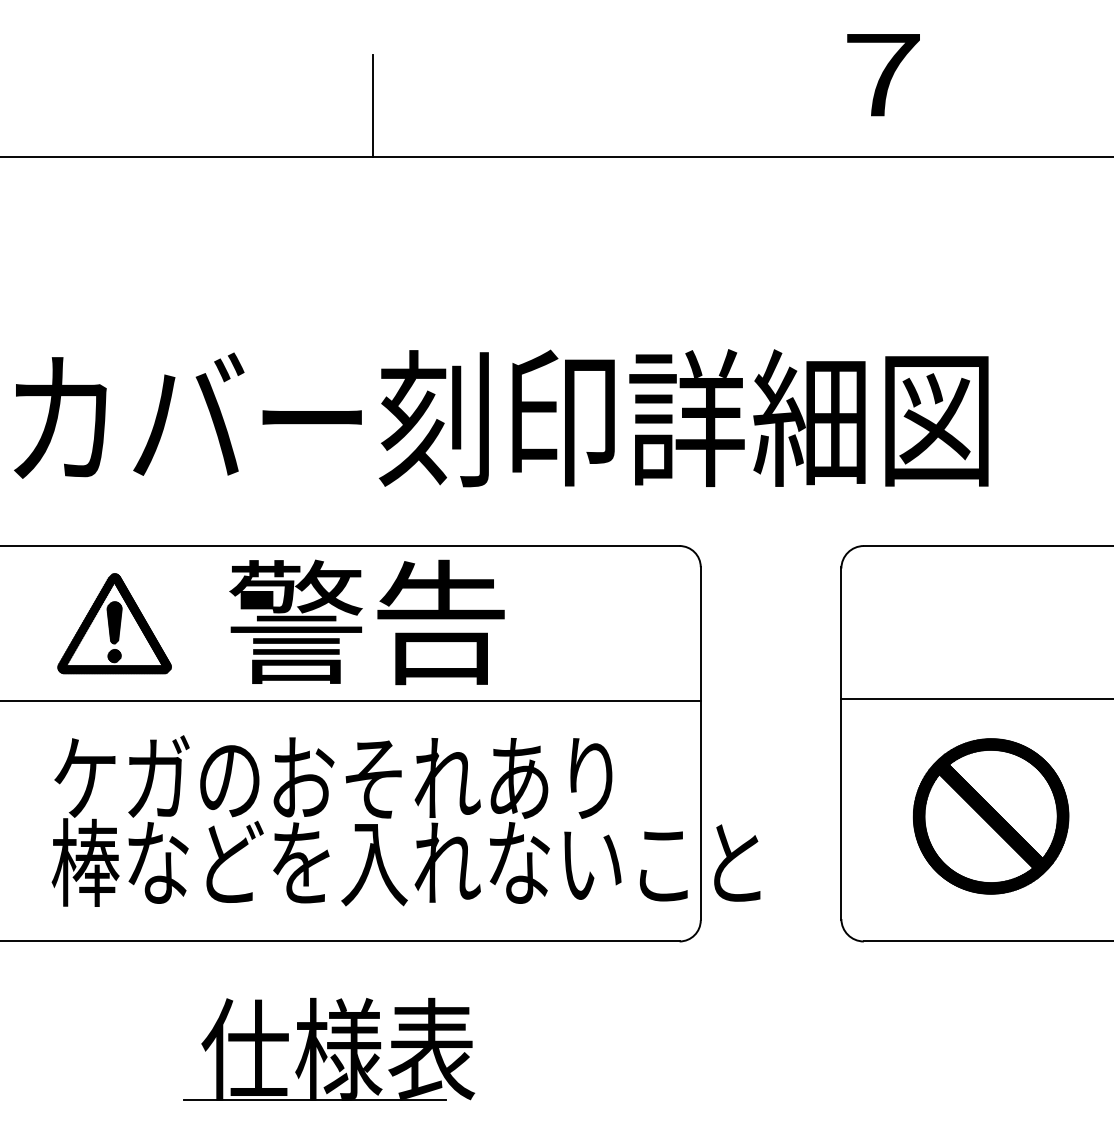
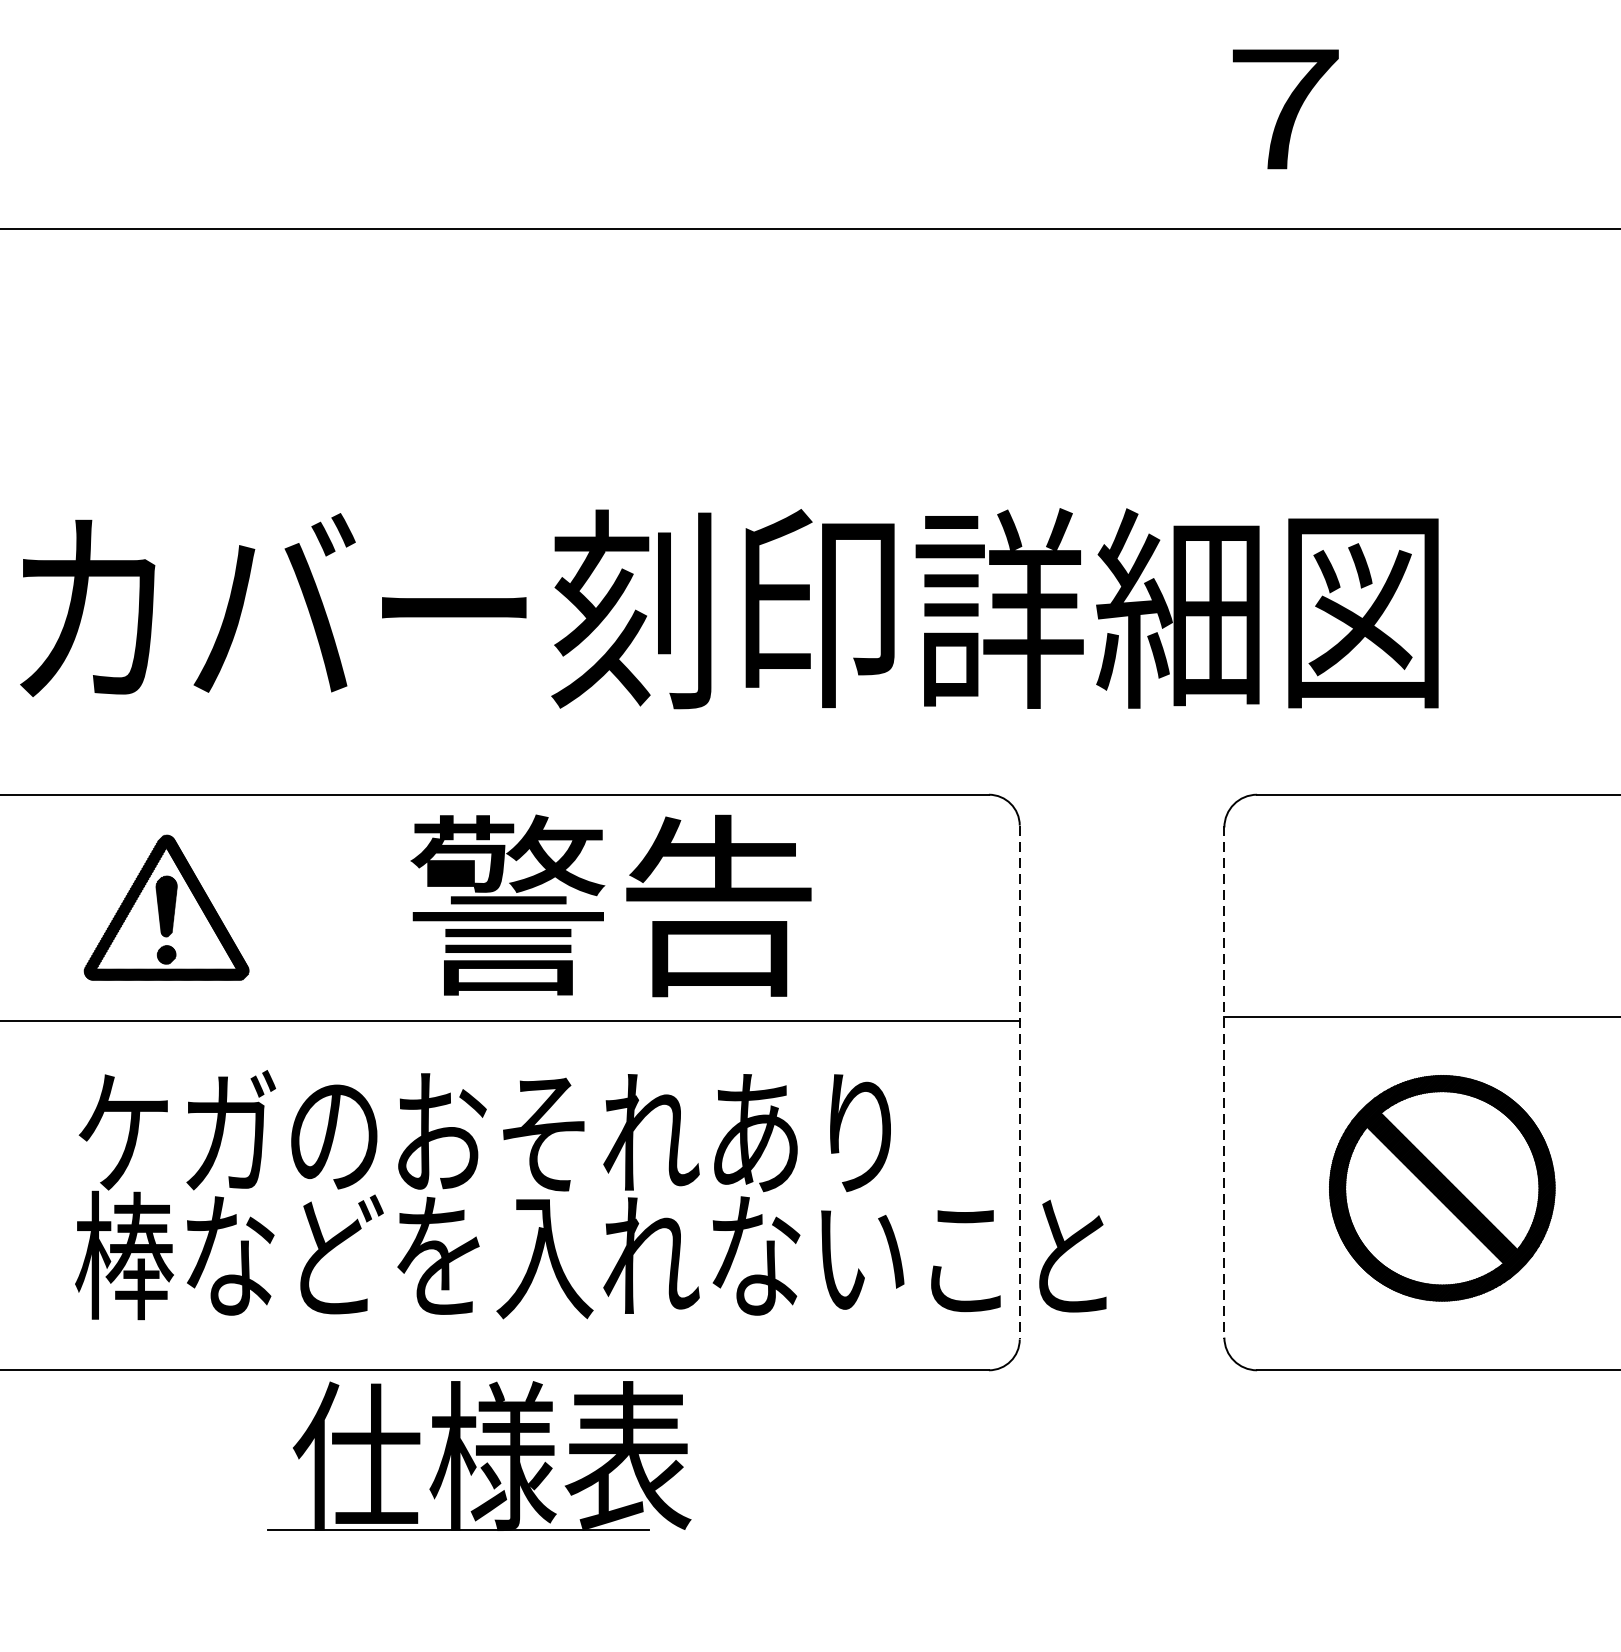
line: (373, 105) -> (543, 153), removed
text: (366, 622) -> (610, 906), moved
line: (700, 743) -> (1019, 1082), solid -> dashed
line: (841, 743) -> (1224, 1082), solid -> dashed
part: (329, 1048) -> (479, 1454), moved

